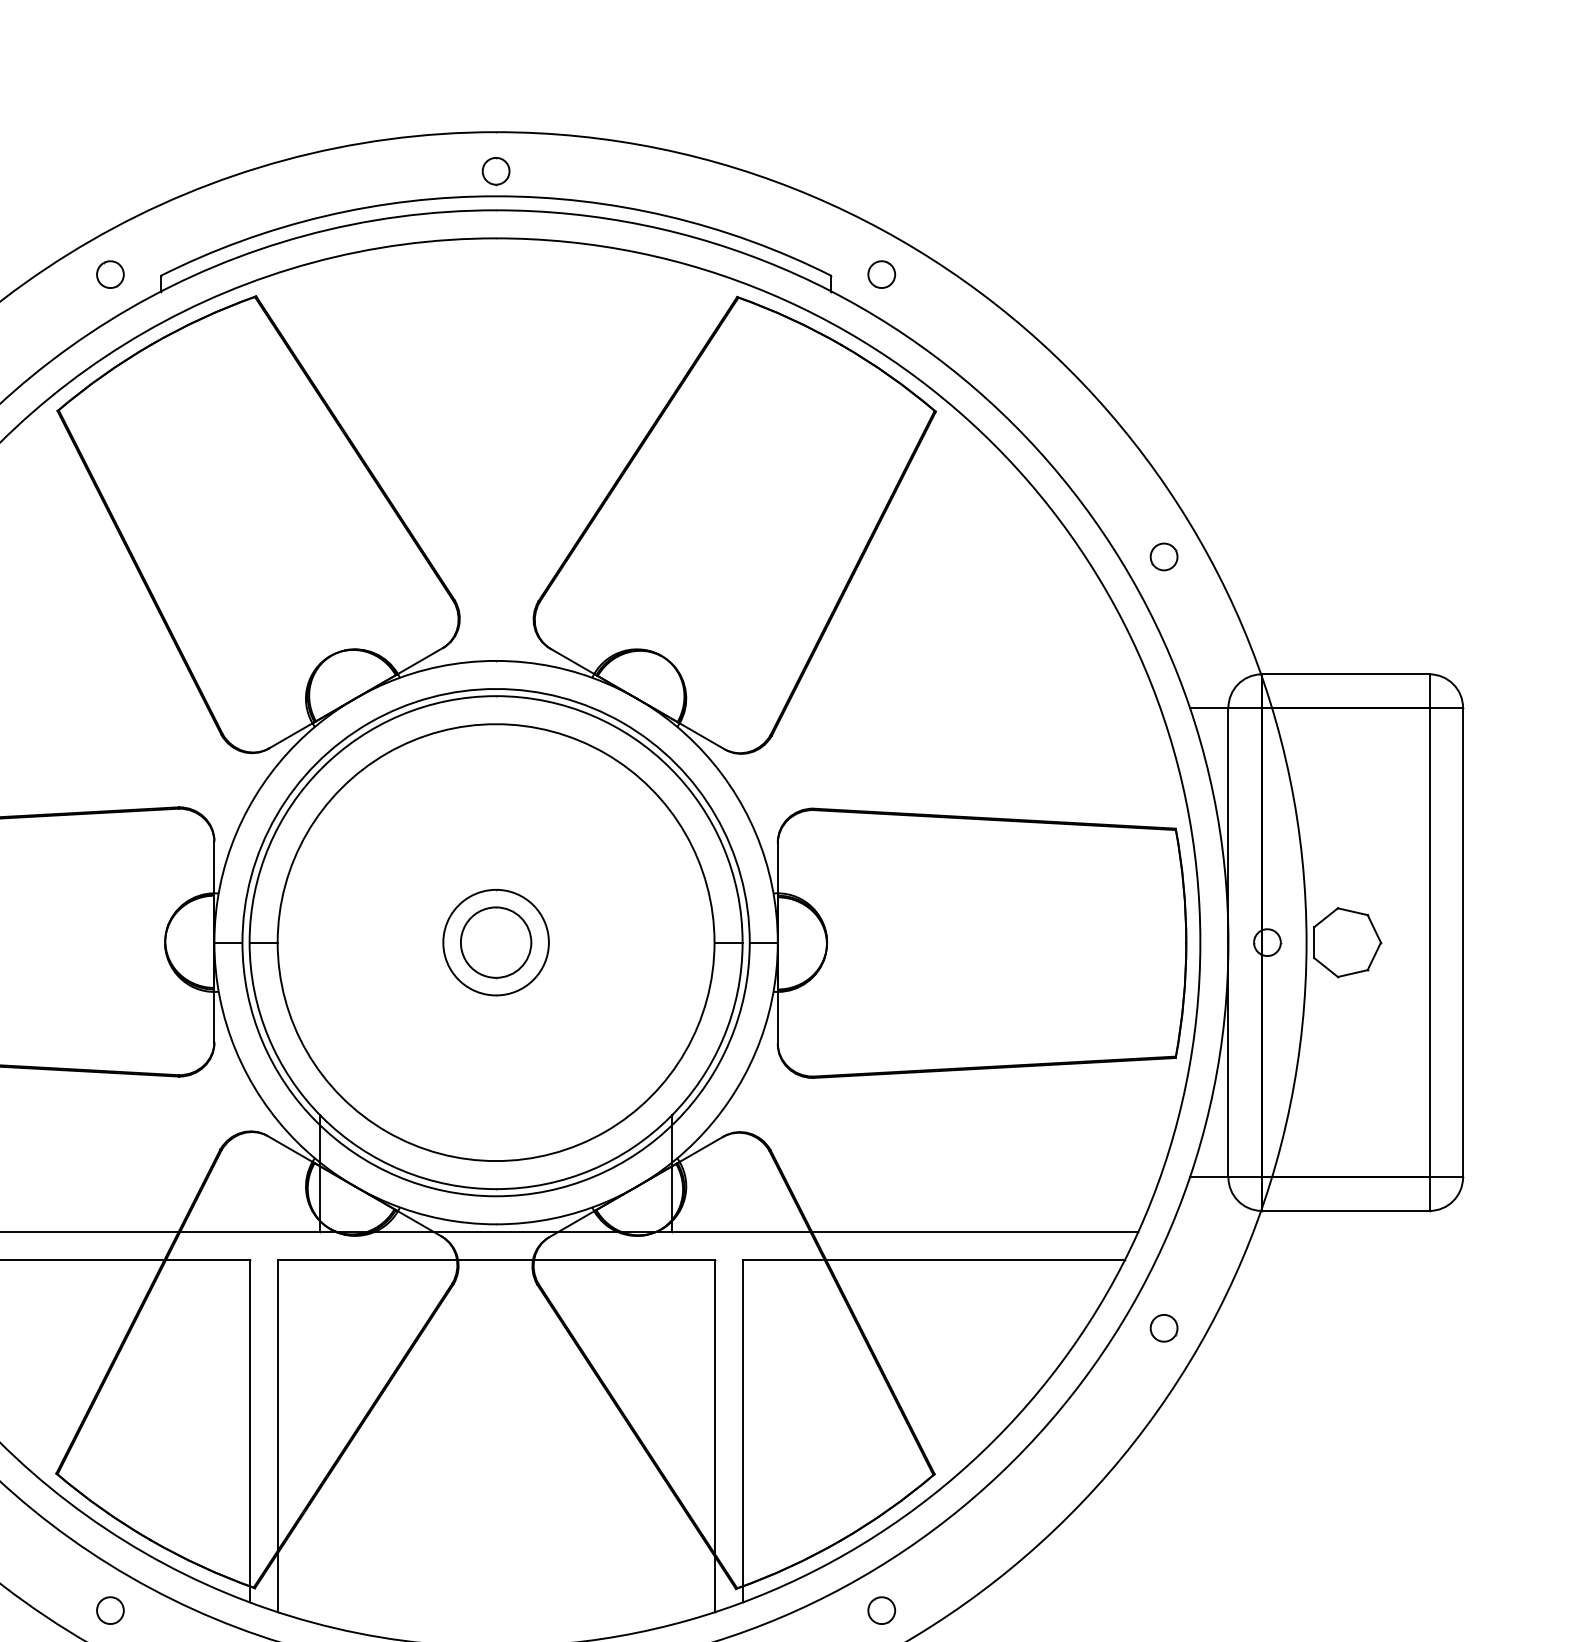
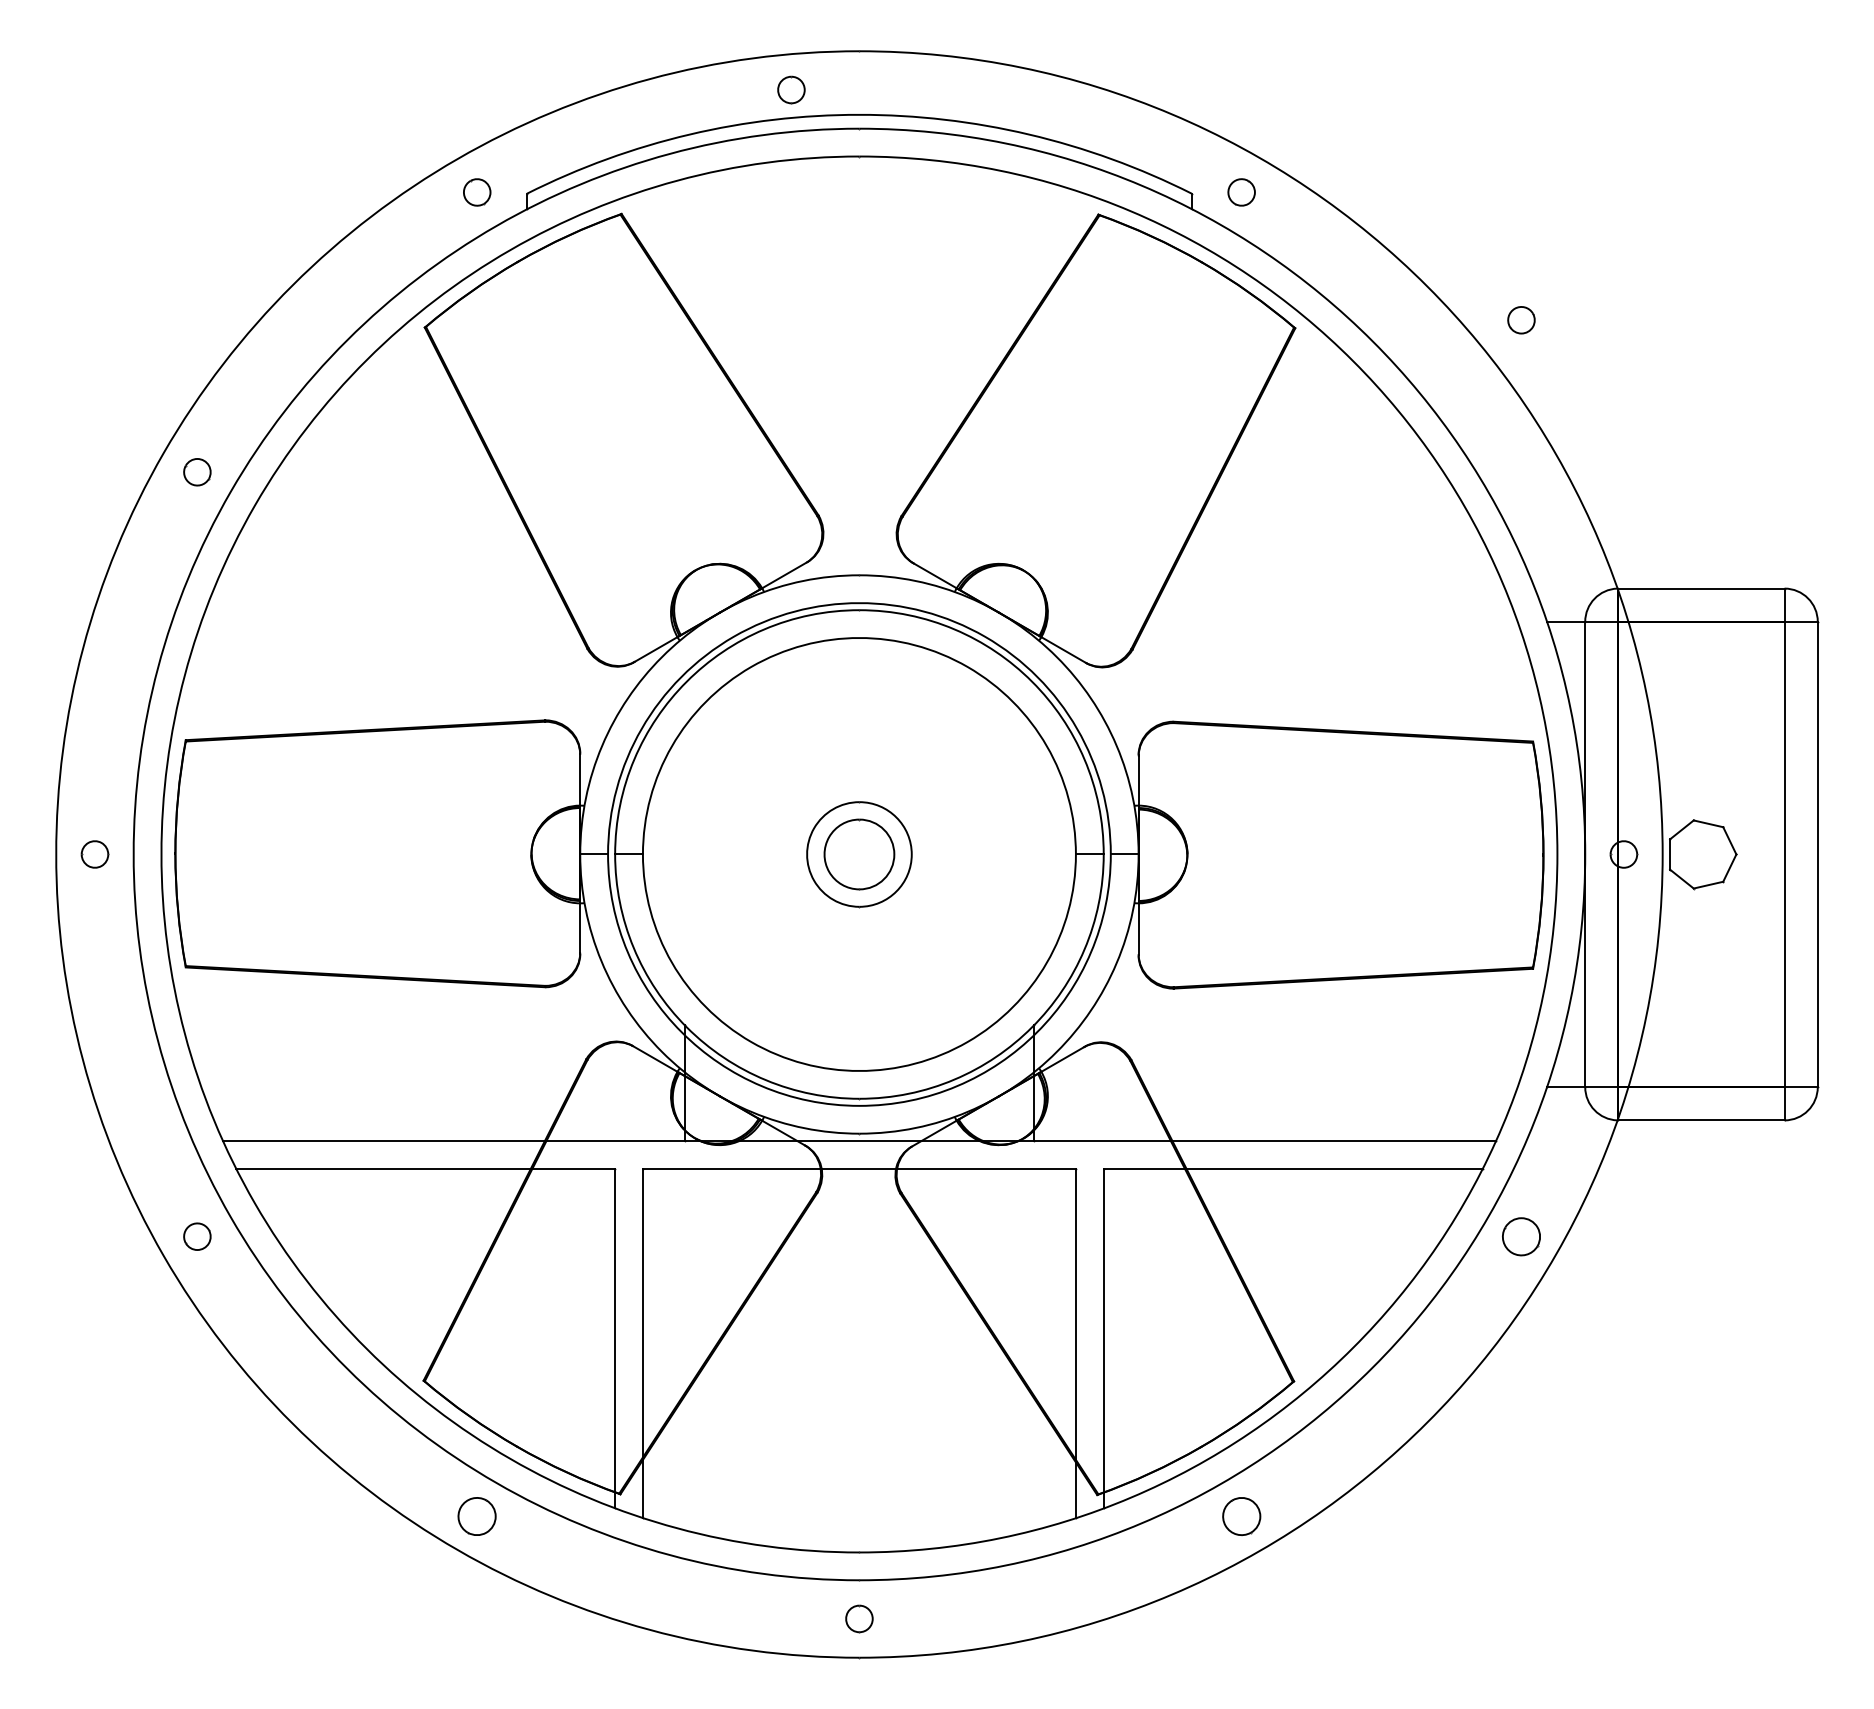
part: (496, 170) -> (791, 89), moved
part: (1164, 557) -> (1521, 320), moved
part: (1164, 1328) -> (1521, 1236), size x1.4
part: (110, 1610) -> (477, 1516), size x1.4
part: (881, 1610) -> (1241, 1516), size x1.4

